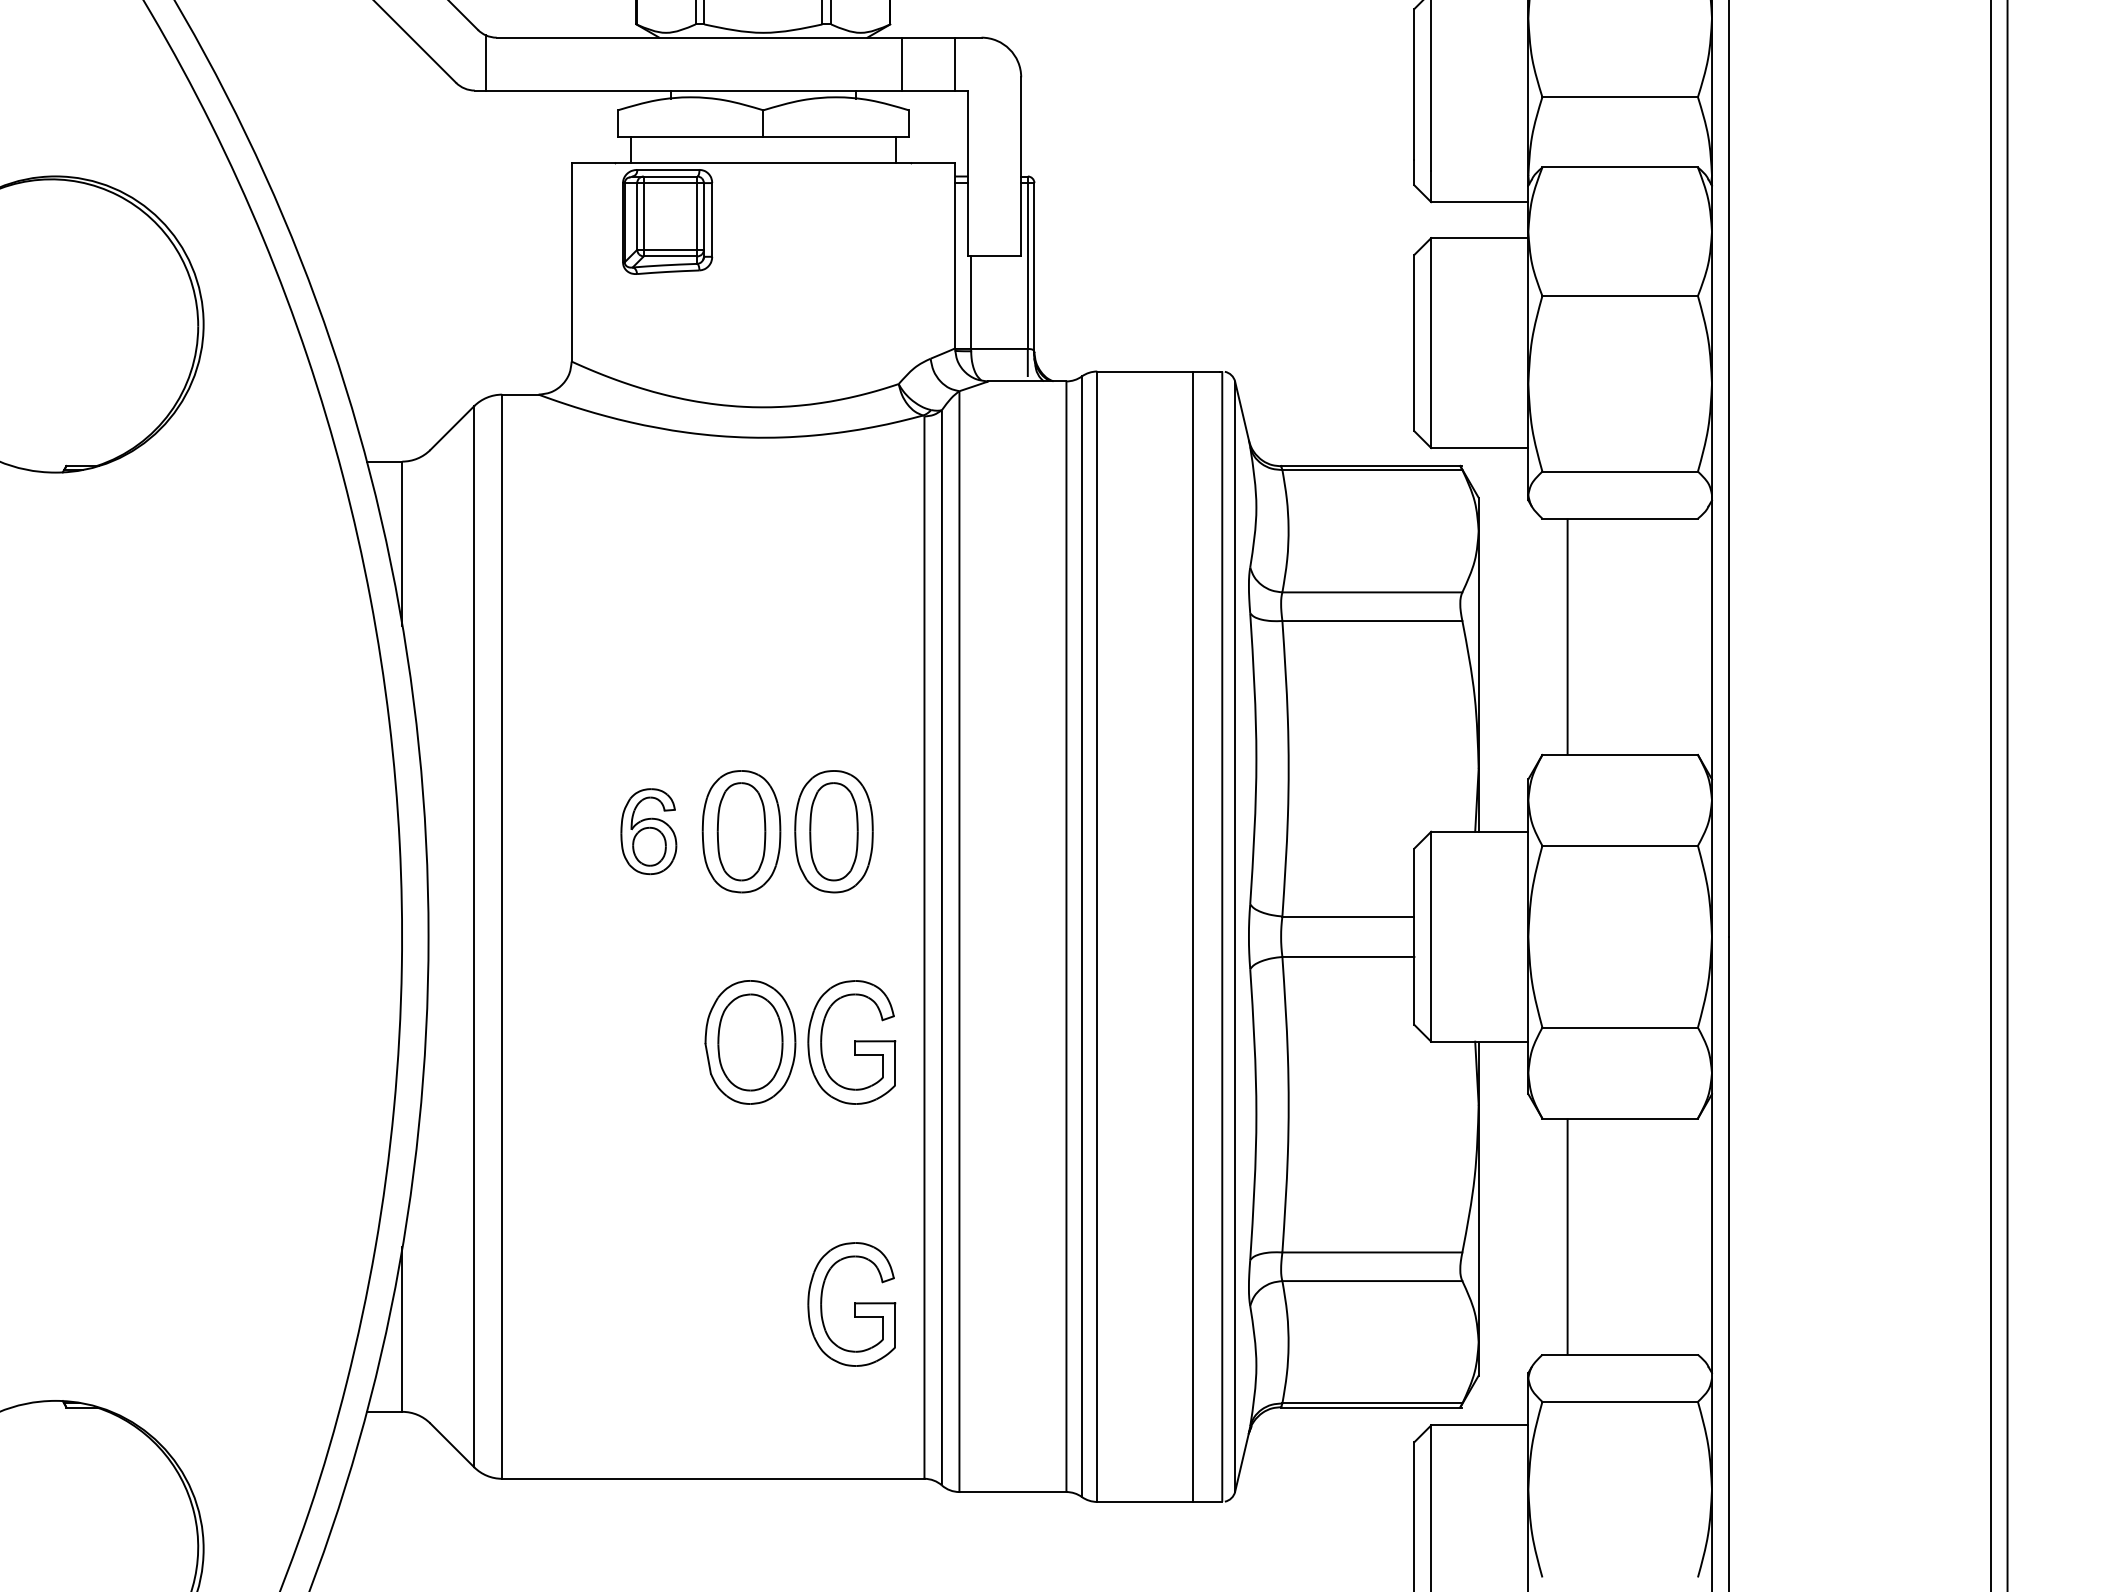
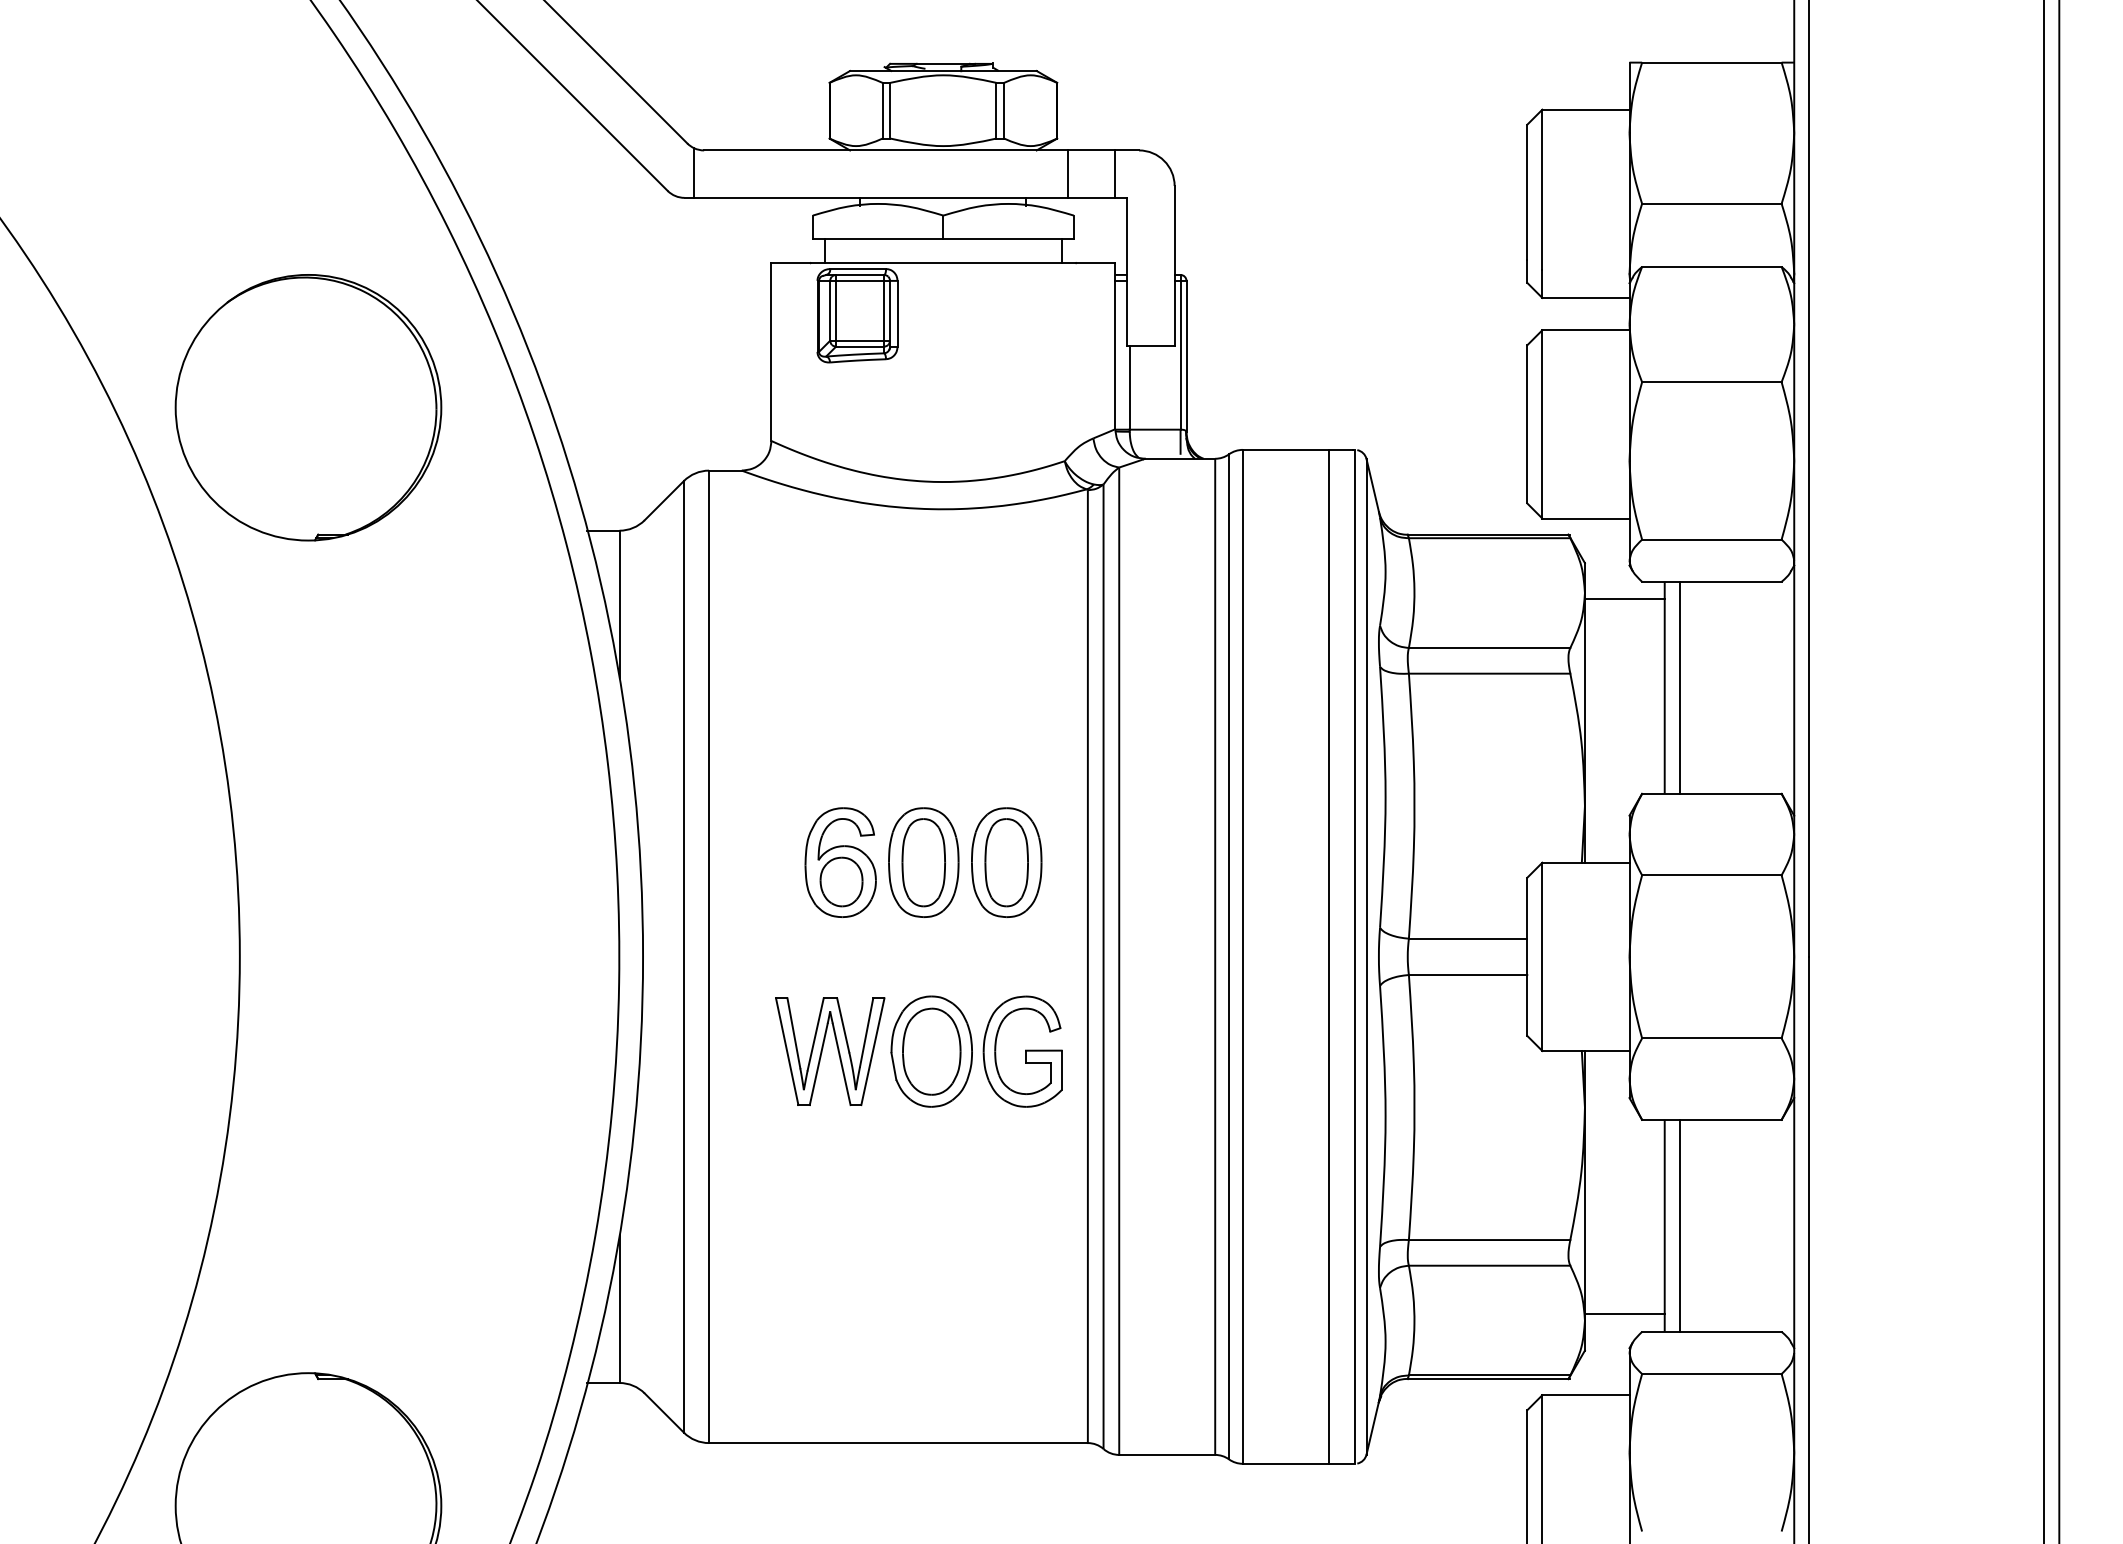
line: (1522, 538) -> (1624, 599), added
line: (1584, 636) -> (1679, 687), added
part: (648, 831) -> (840, 862), size x1.43
part: (645, 1041) -> (837, 1050), added
line: (1584, 1236) -> (1679, 1225), added
part: (851, 1304) -> (1022, 1286), removed
line: (1522, 1335) -> (1624, 1314), added

